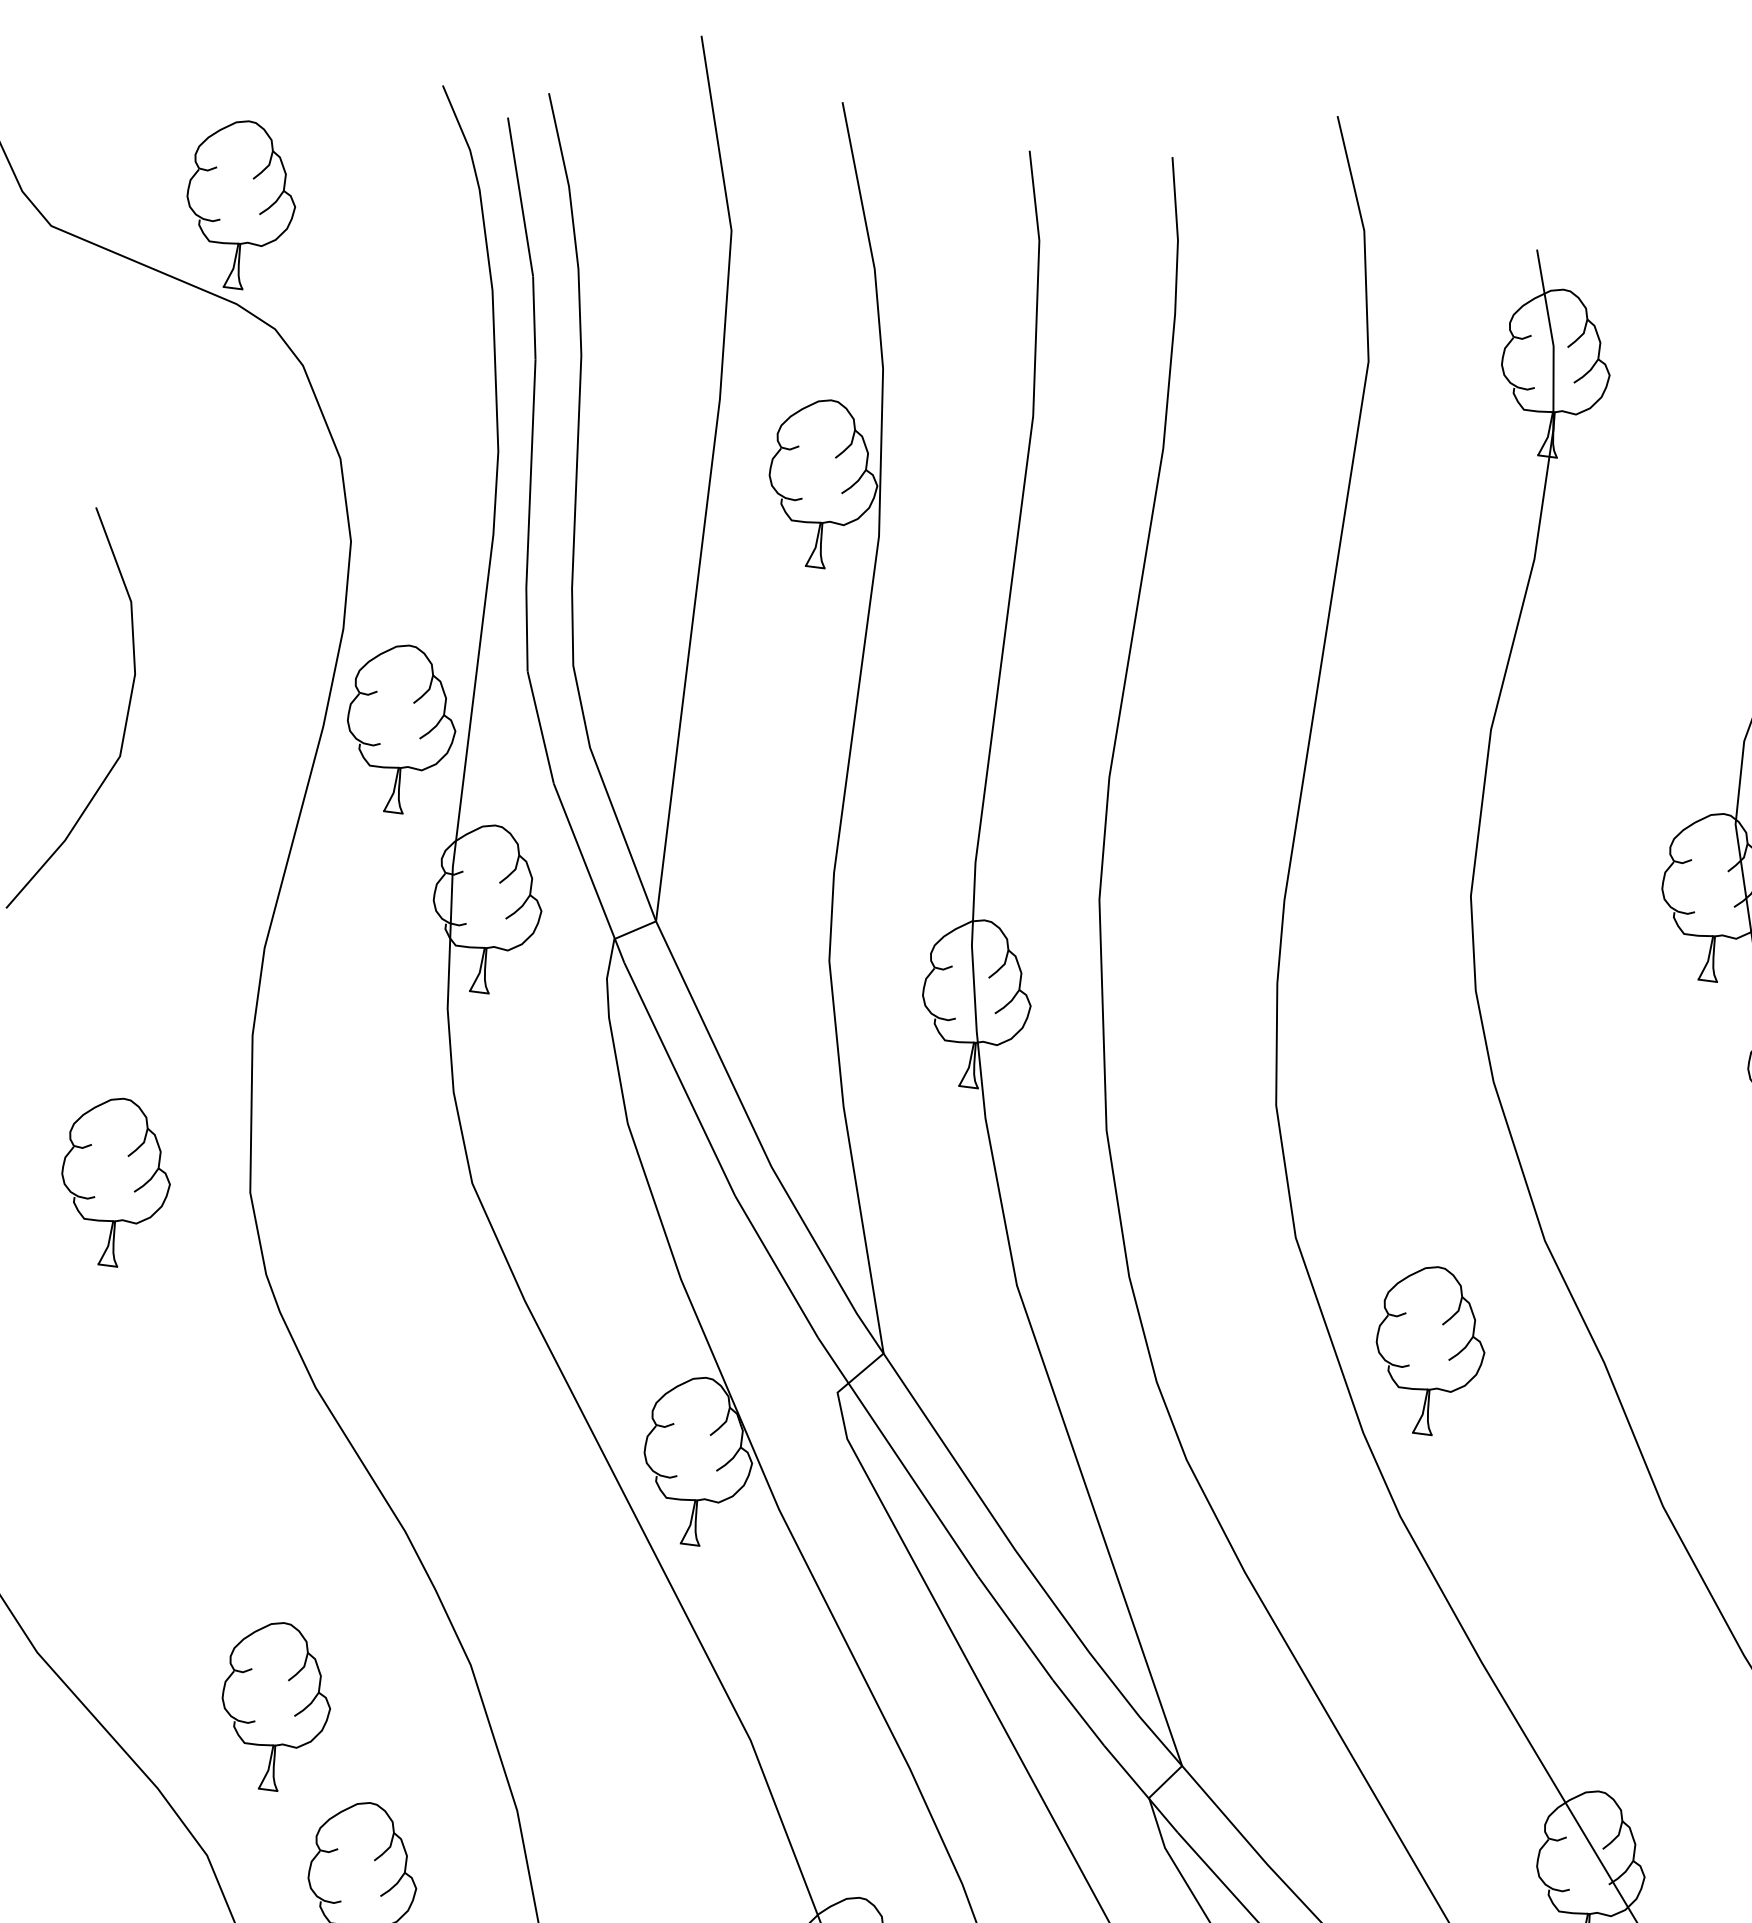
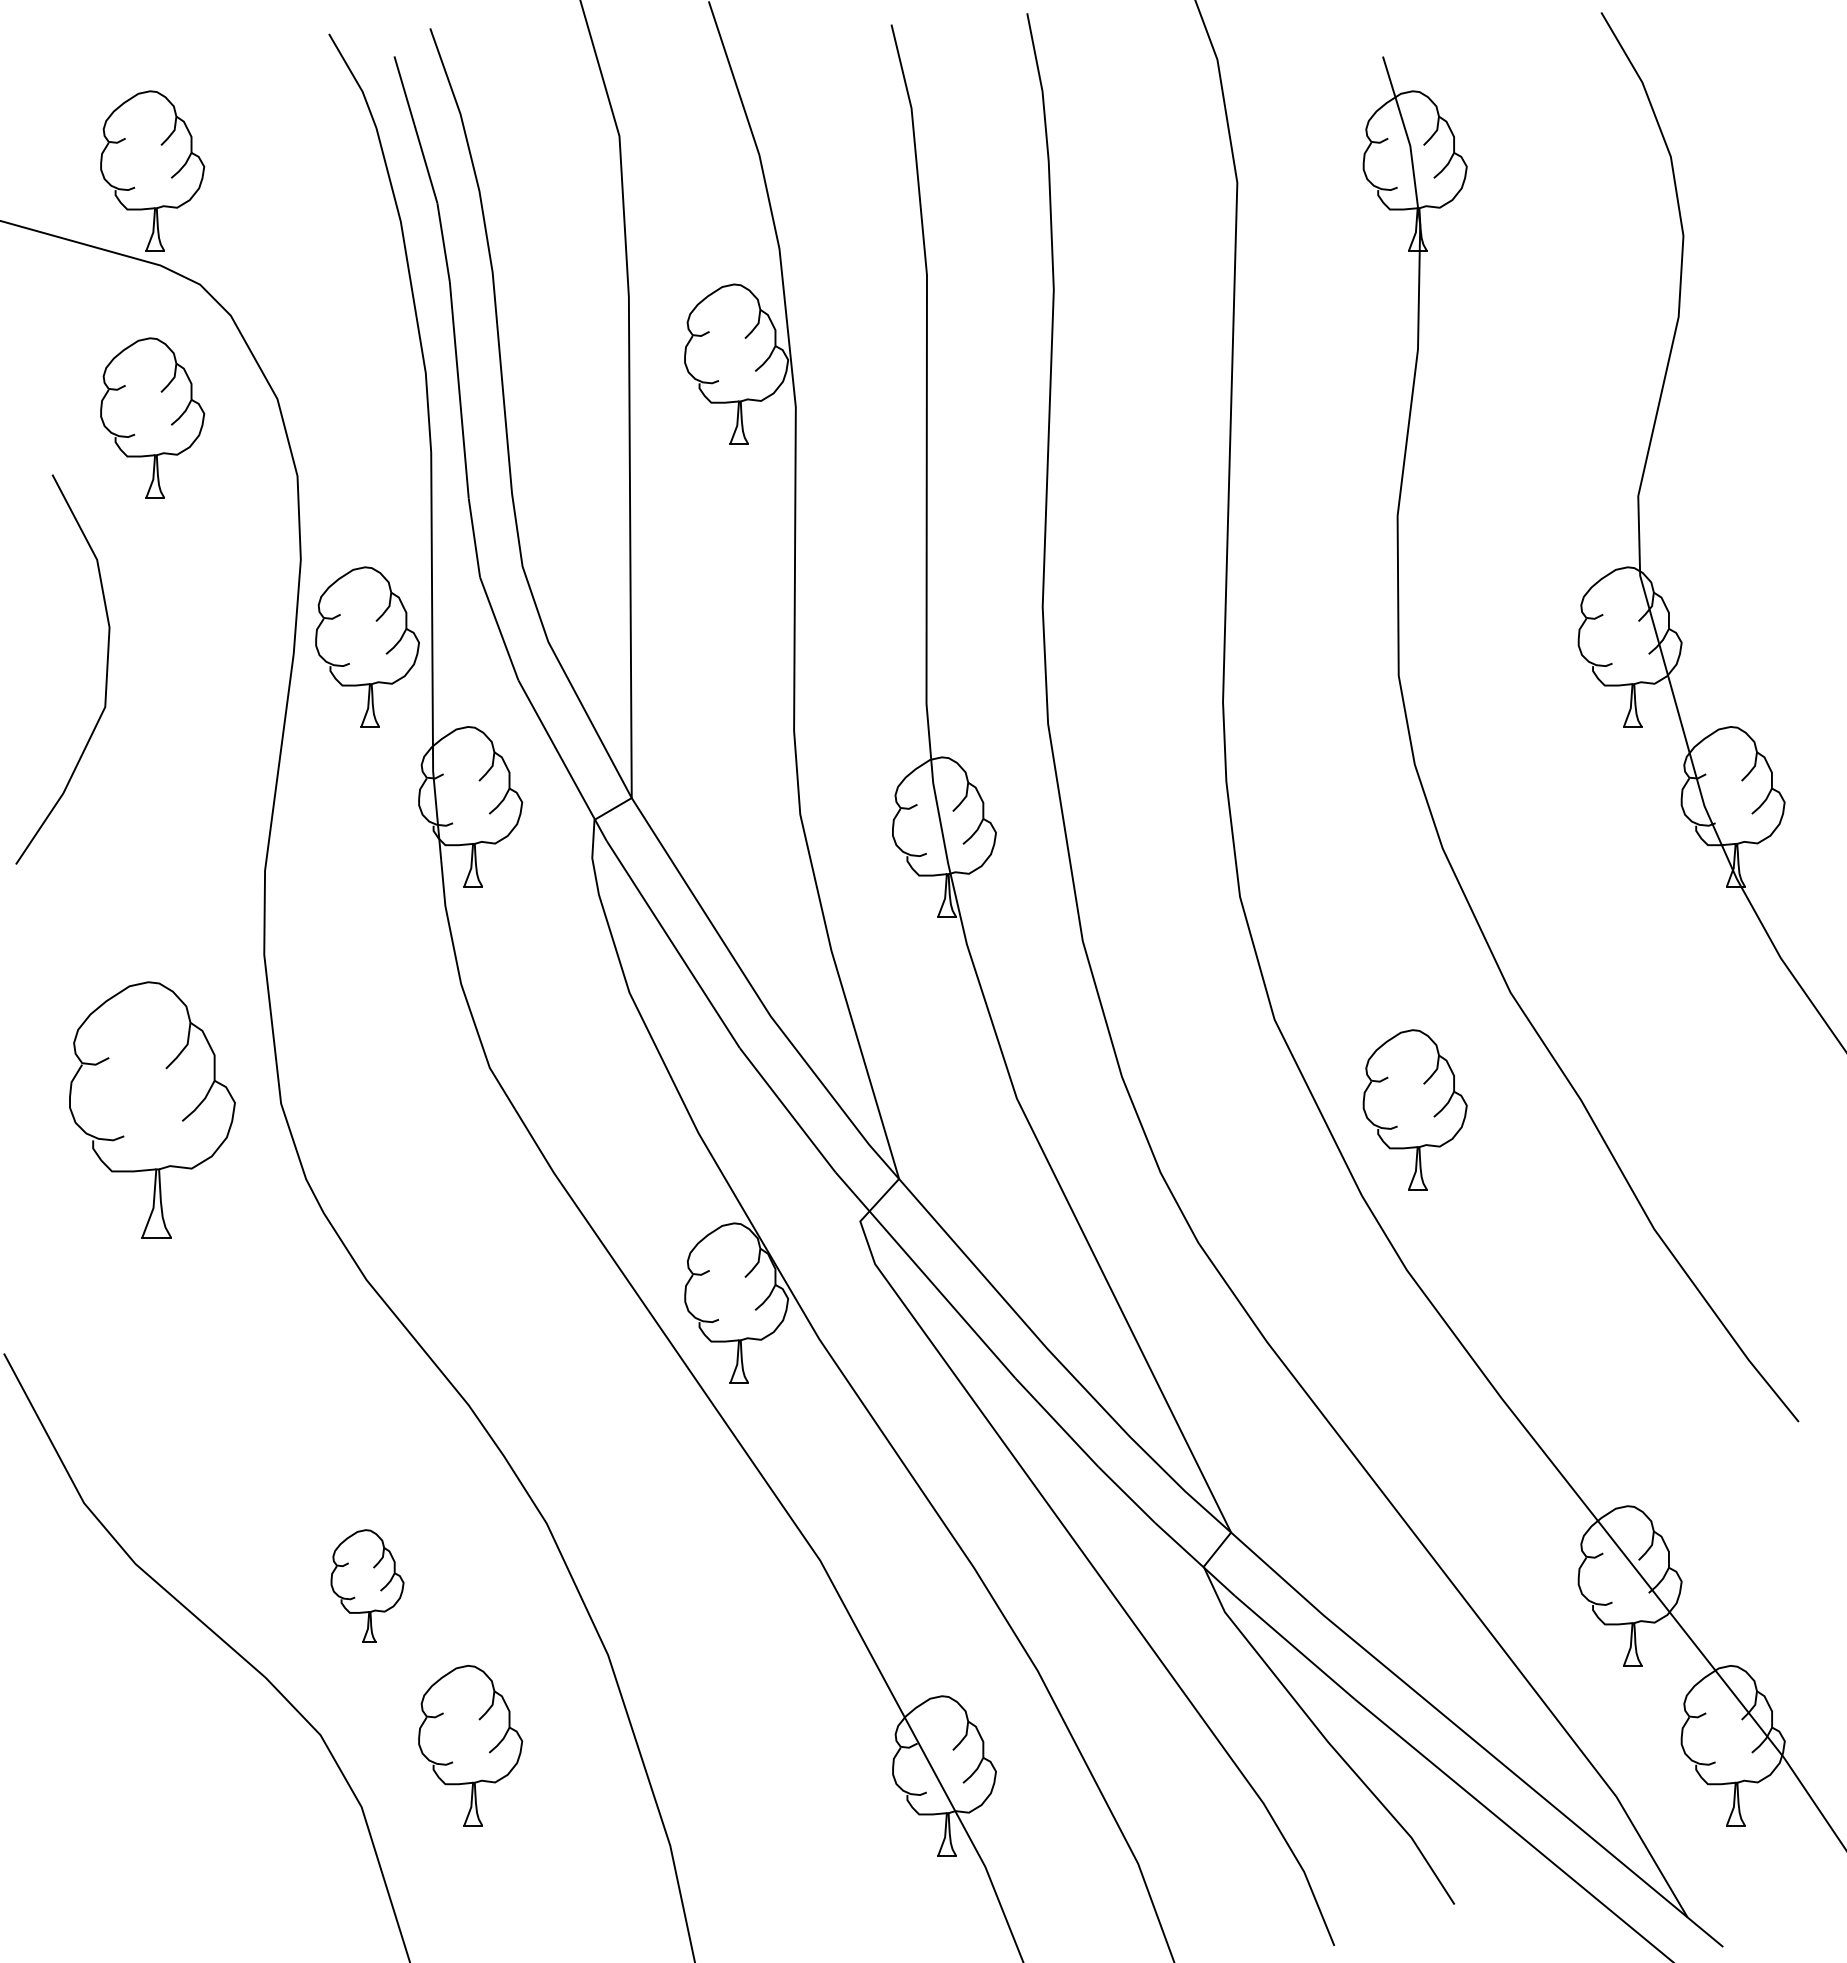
part: (207, 461) -> (152, 417), added
part: (115, 1181) -> (152, 1109), size x1.6
part: (275, 1705) -> (367, 1585), size x0.7

